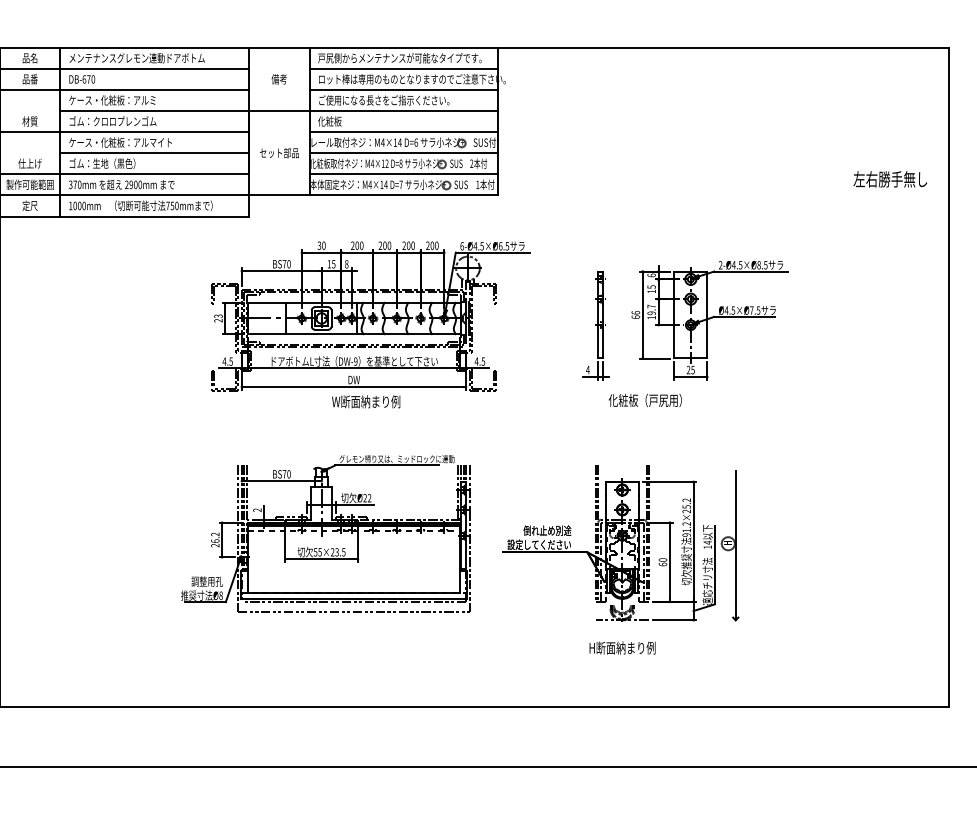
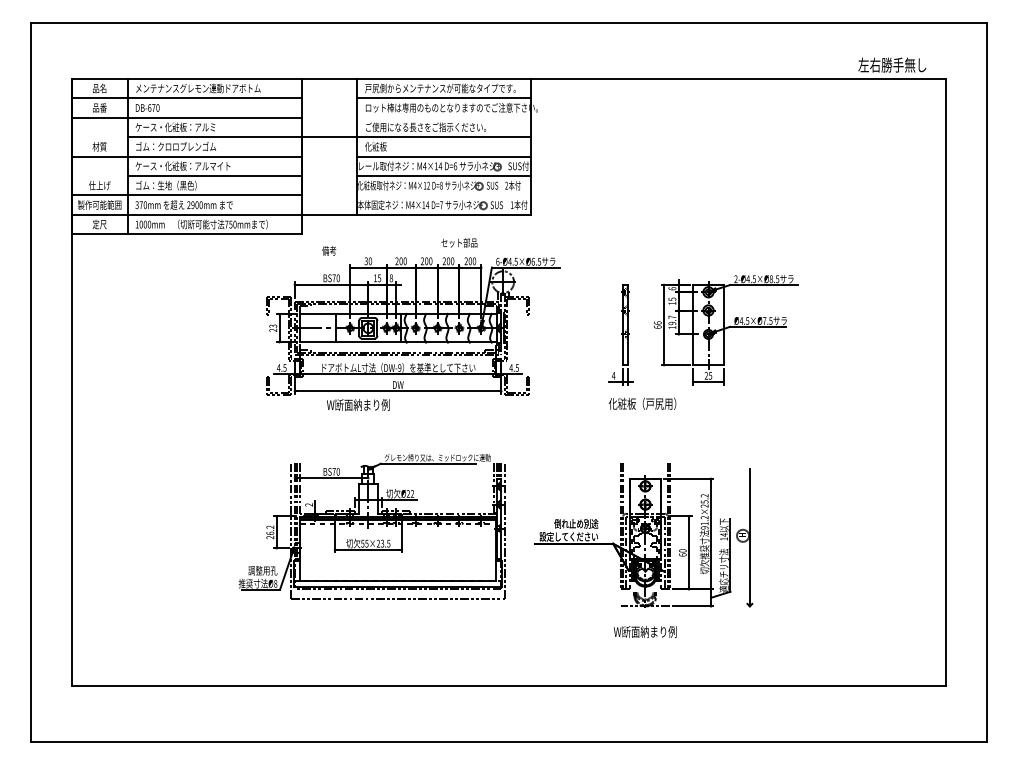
text: (279, 78) -> (329, 250), moved
line: (404, 89) -> (444, 117), removed
text: (279, 152) -> (459, 242), moved
line: (404, 174) -> (444, 195), removed
text: (890, 178) -> (892, 64), moved
text: (645, 400) -> (642, 403), moved
text: (366, 402) -> (358, 405), moved
text: (621, 647) -> (644, 631), H断面納まり例 -> W断面納まり例

